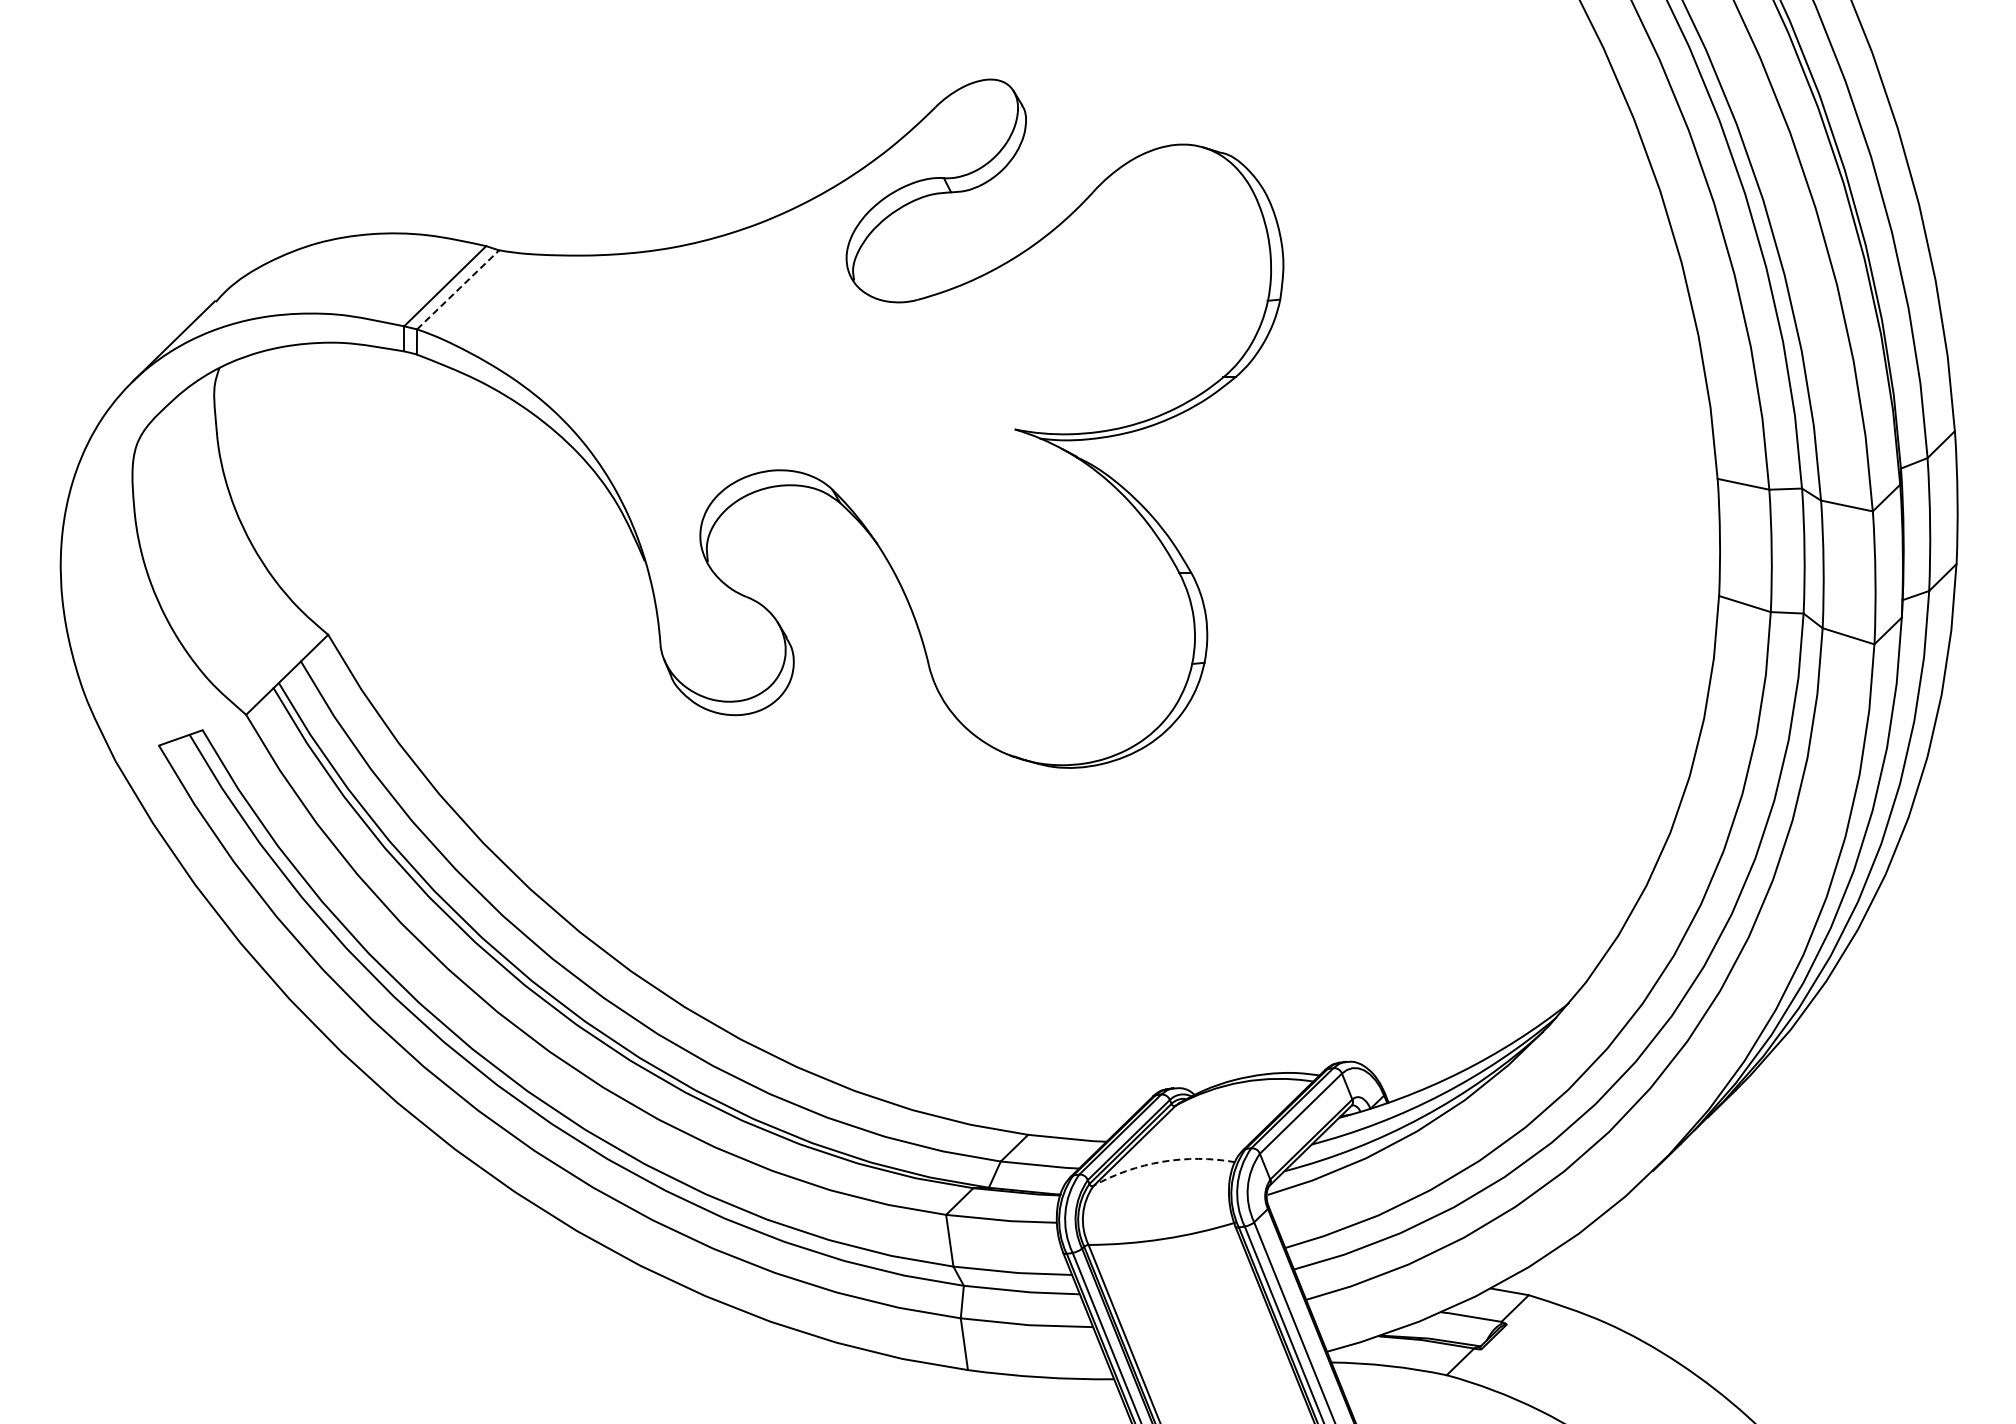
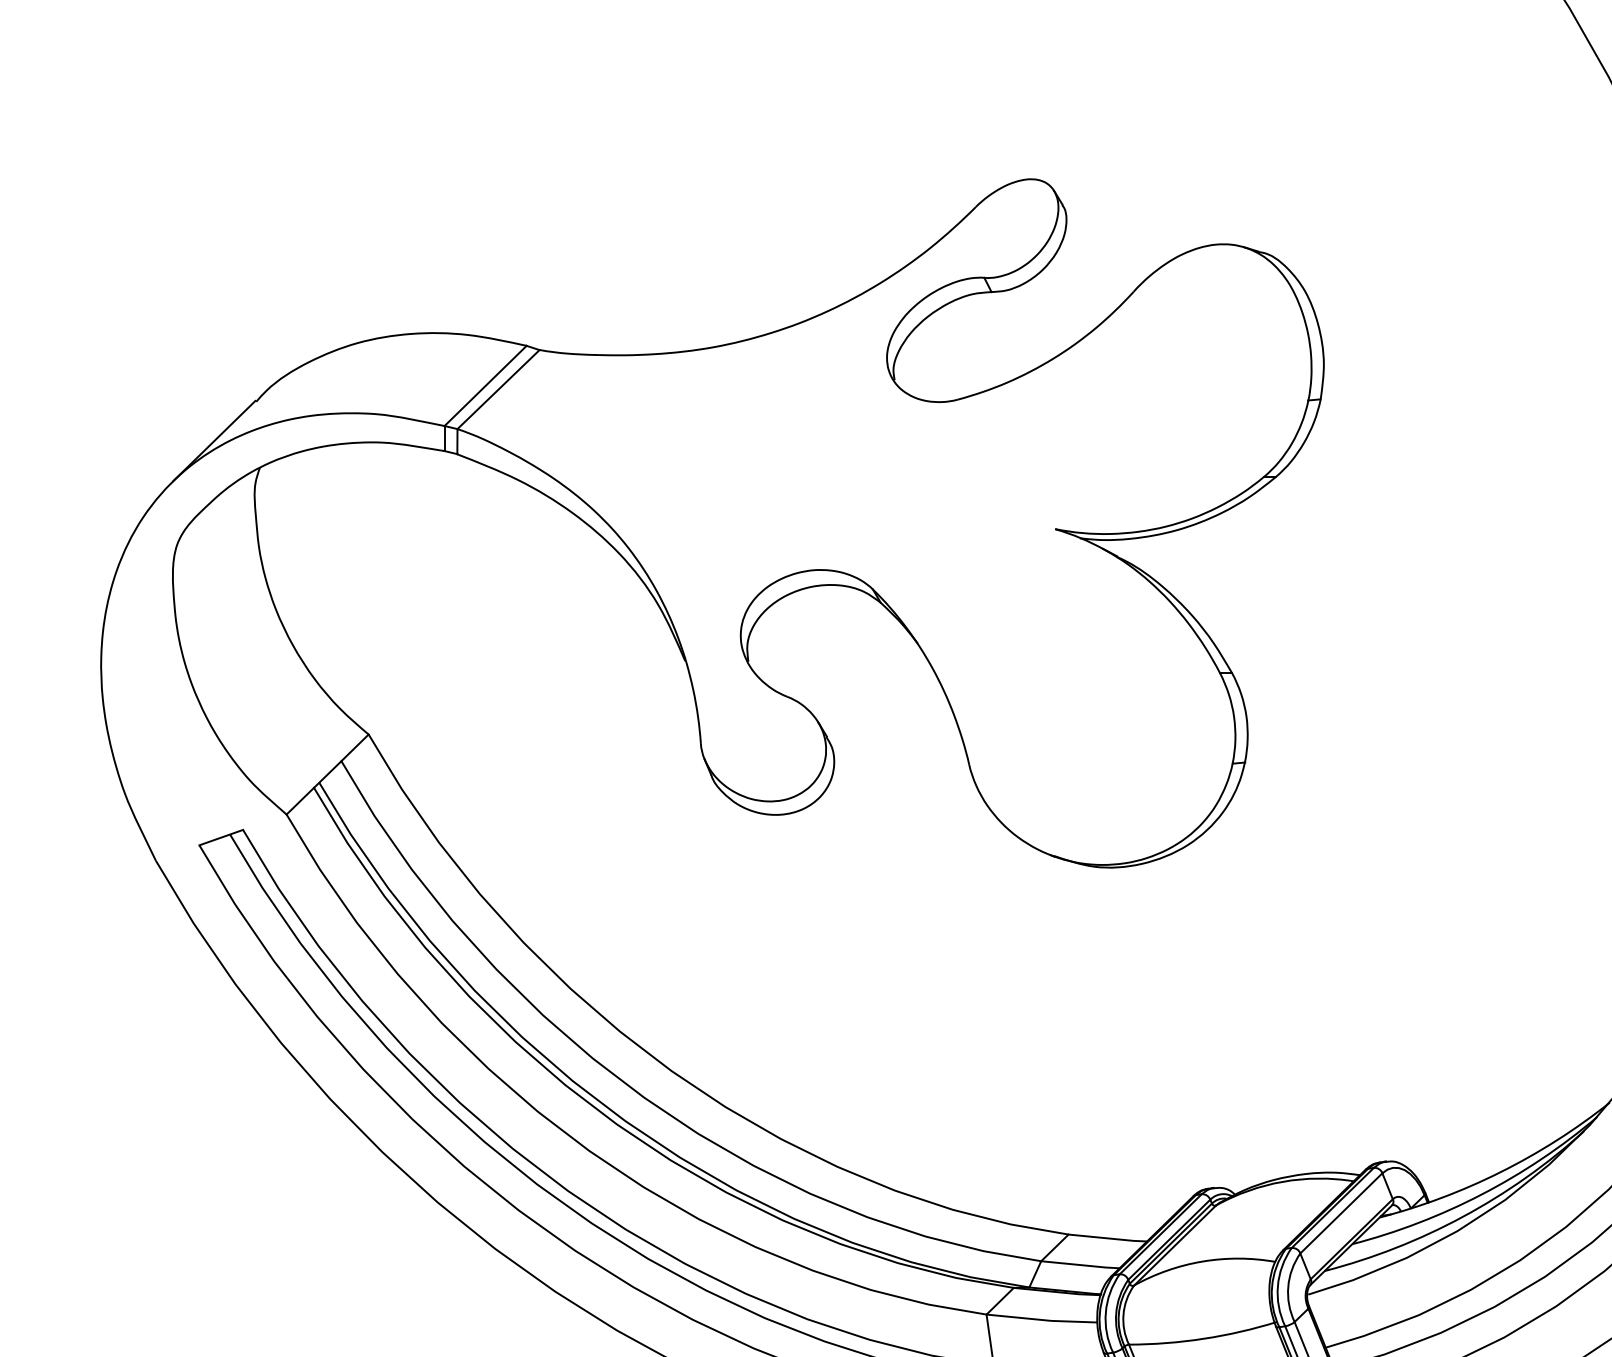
line: (458, 289) -> (498, 389), dashed -> solid
arc: (1162, 1161) -> (1202, 1261), dashed -> solid

